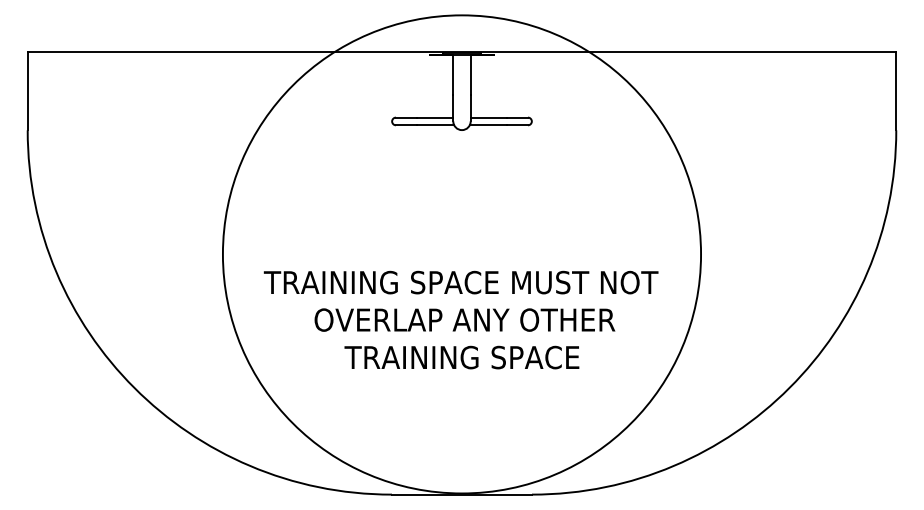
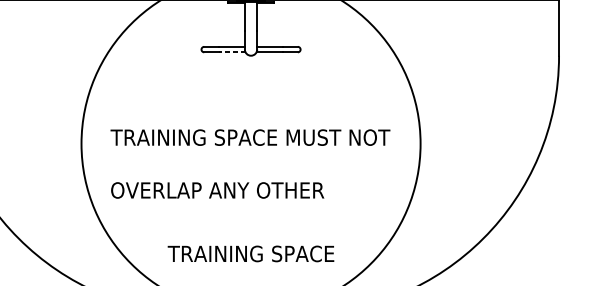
line: (435, 125) -> (232, 52), solid -> dashed
text: (460, 282) -> (249, 137), moved
text: (464, 319) -> (217, 190), moved
text: (461, 357) -> (250, 253), moved

